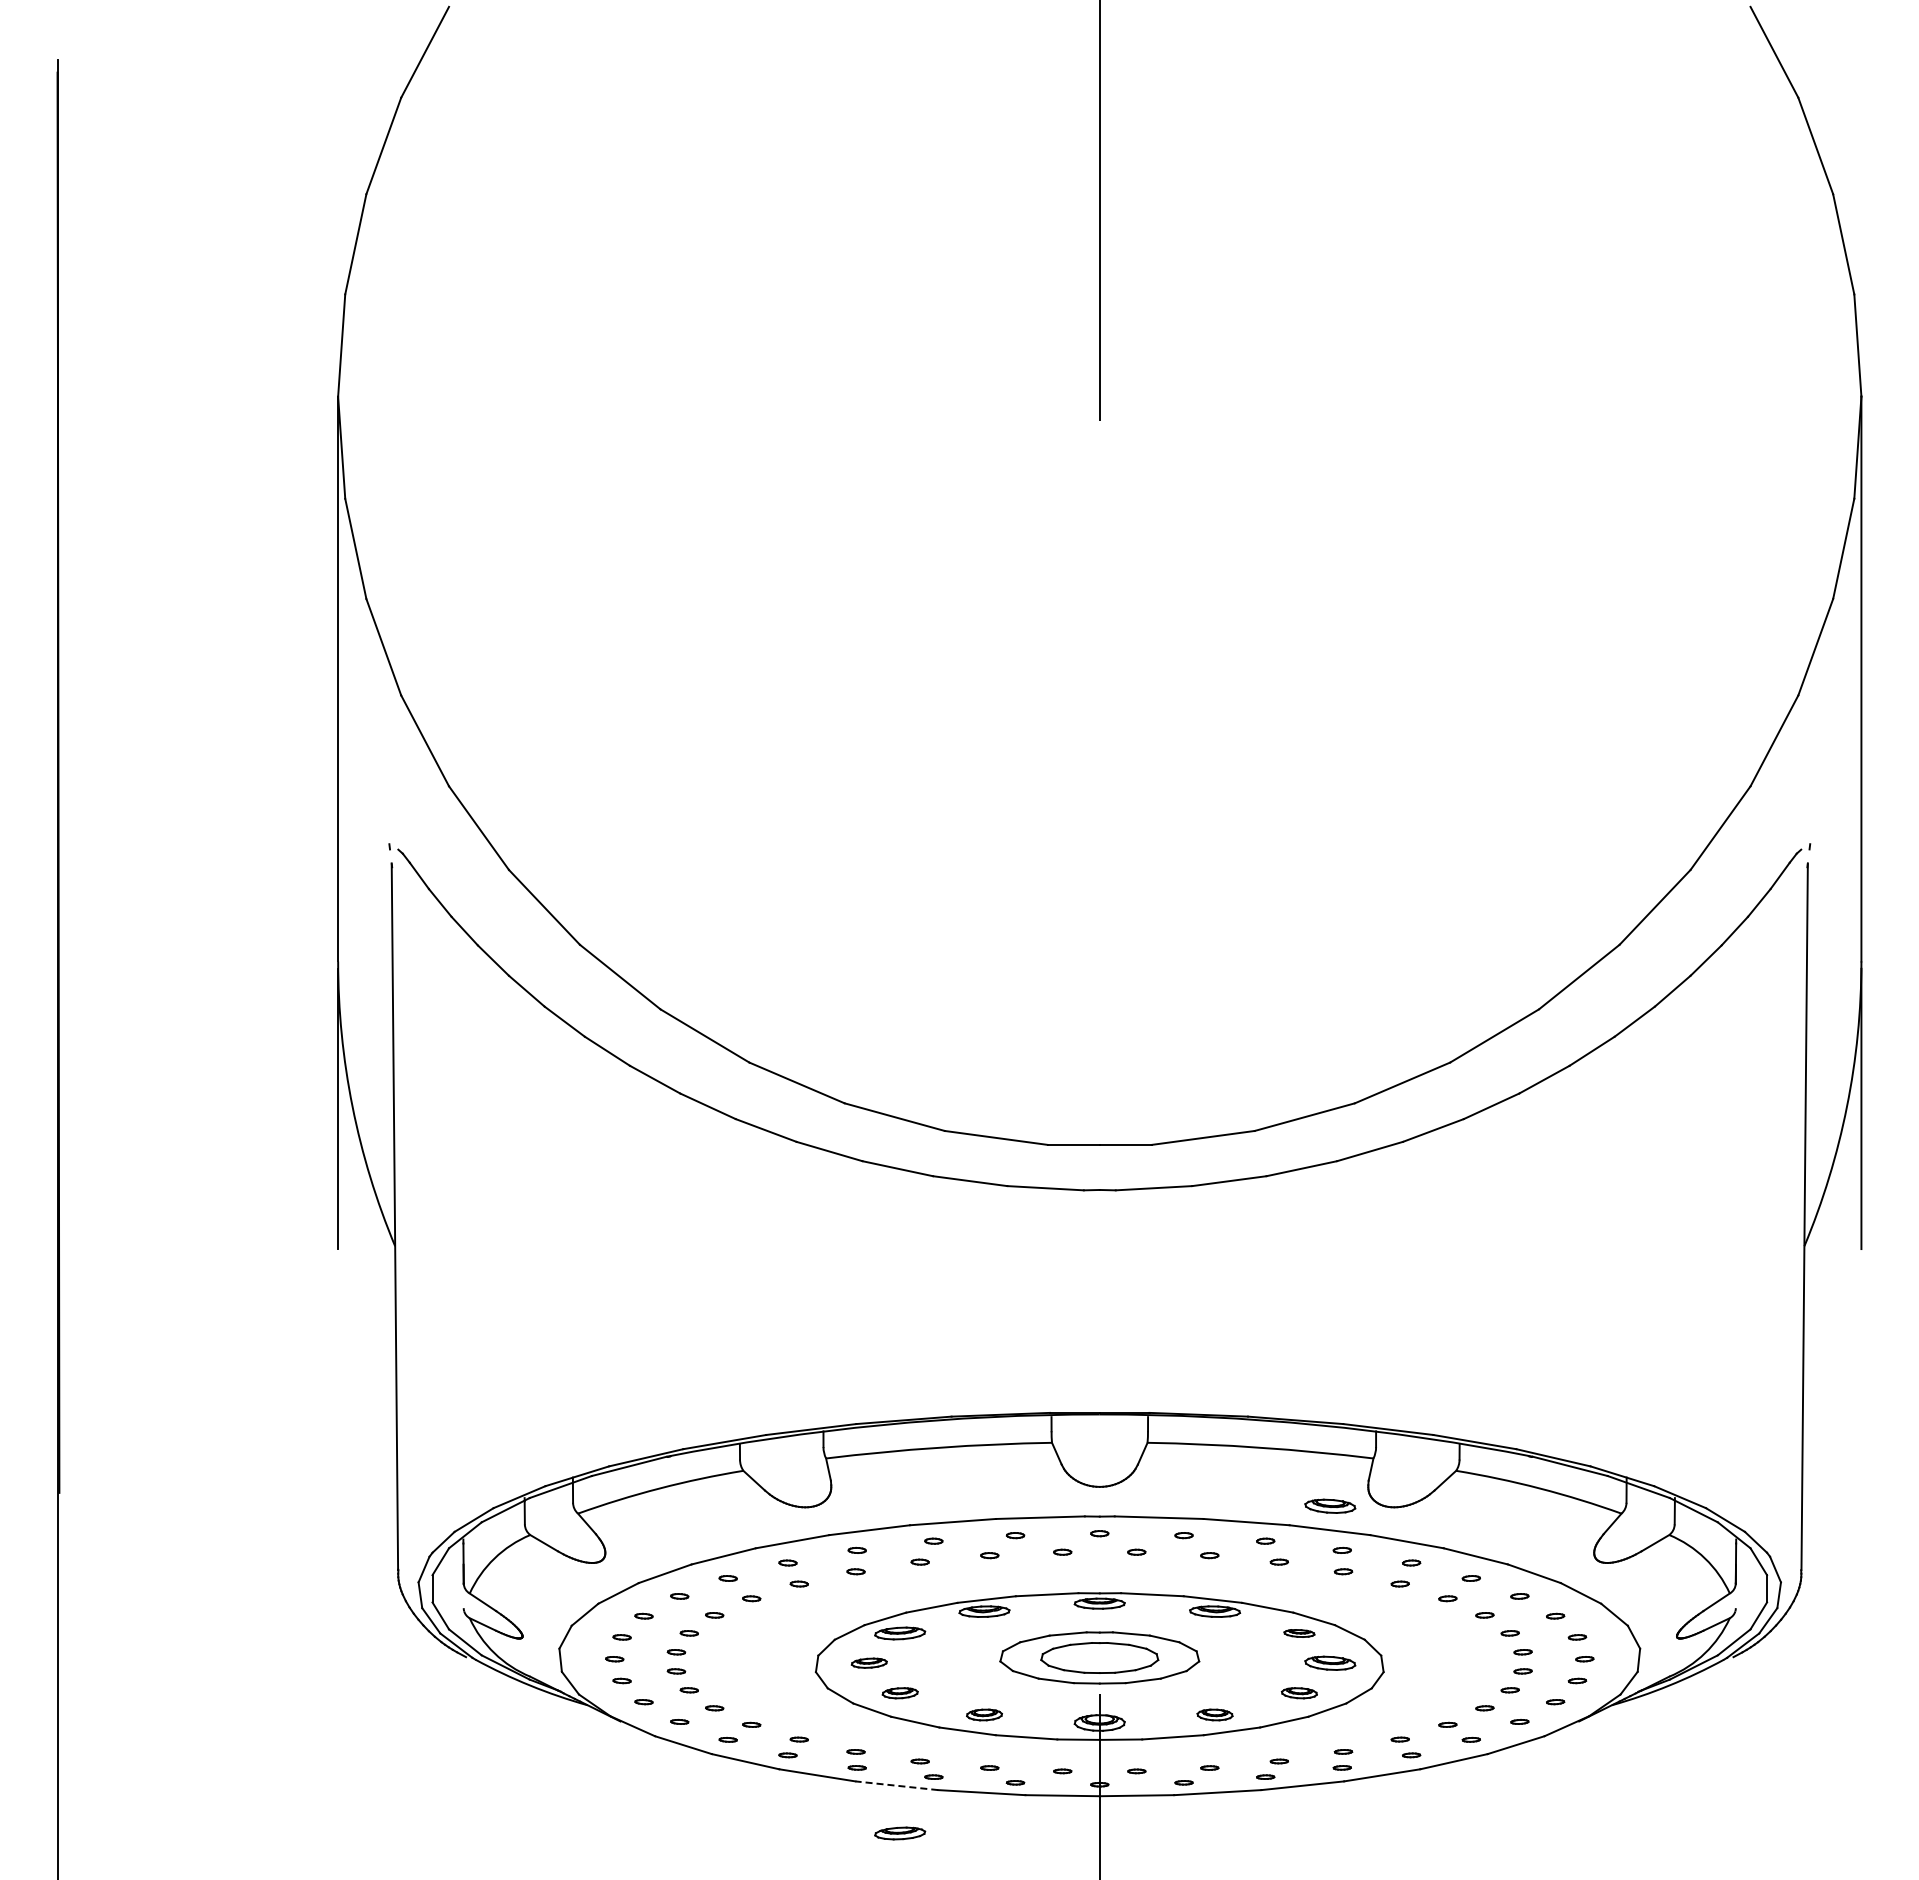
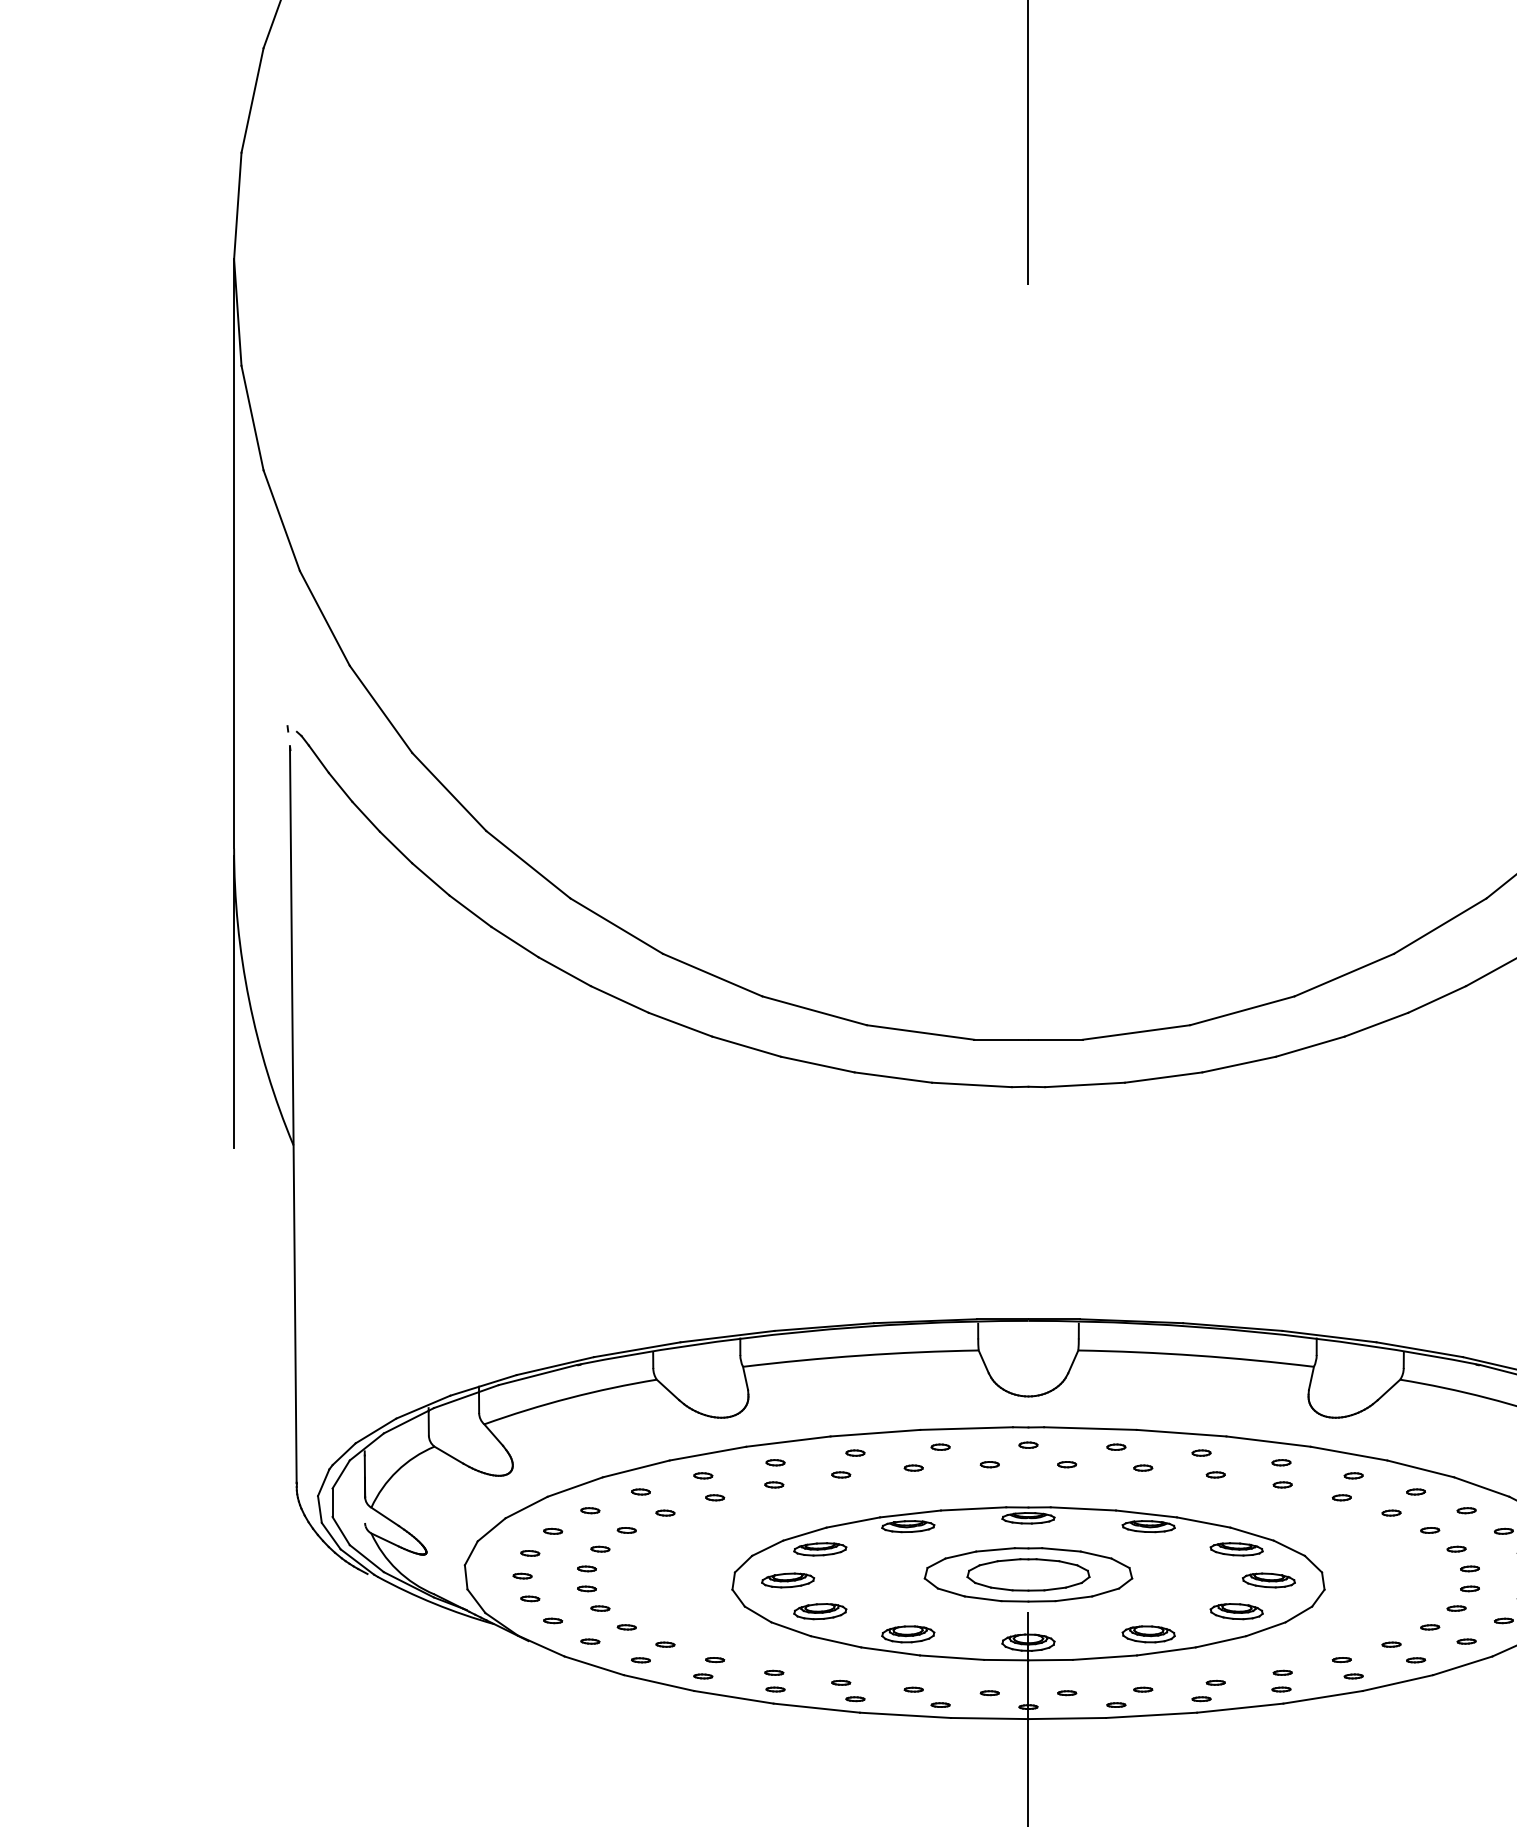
part: (1330, 1505) -> (1269, 1415), removed
part: (1299, 1633) -> (1236, 1549), size x1.67
part: (869, 1662) -> (788, 1579), size x1.43
part: (900, 1693) -> (820, 1611), size x1.43
part: (1299, 1693) -> (1236, 1611), size x1.43
part: (984, 1714) -> (908, 1633), size x1.43
part: (1214, 1714) -> (1148, 1633), size x1.43
line: (896, 1785) -> (816, 1707), dashed -> solid
part: (900, 1833) -> (820, 1757), removed

